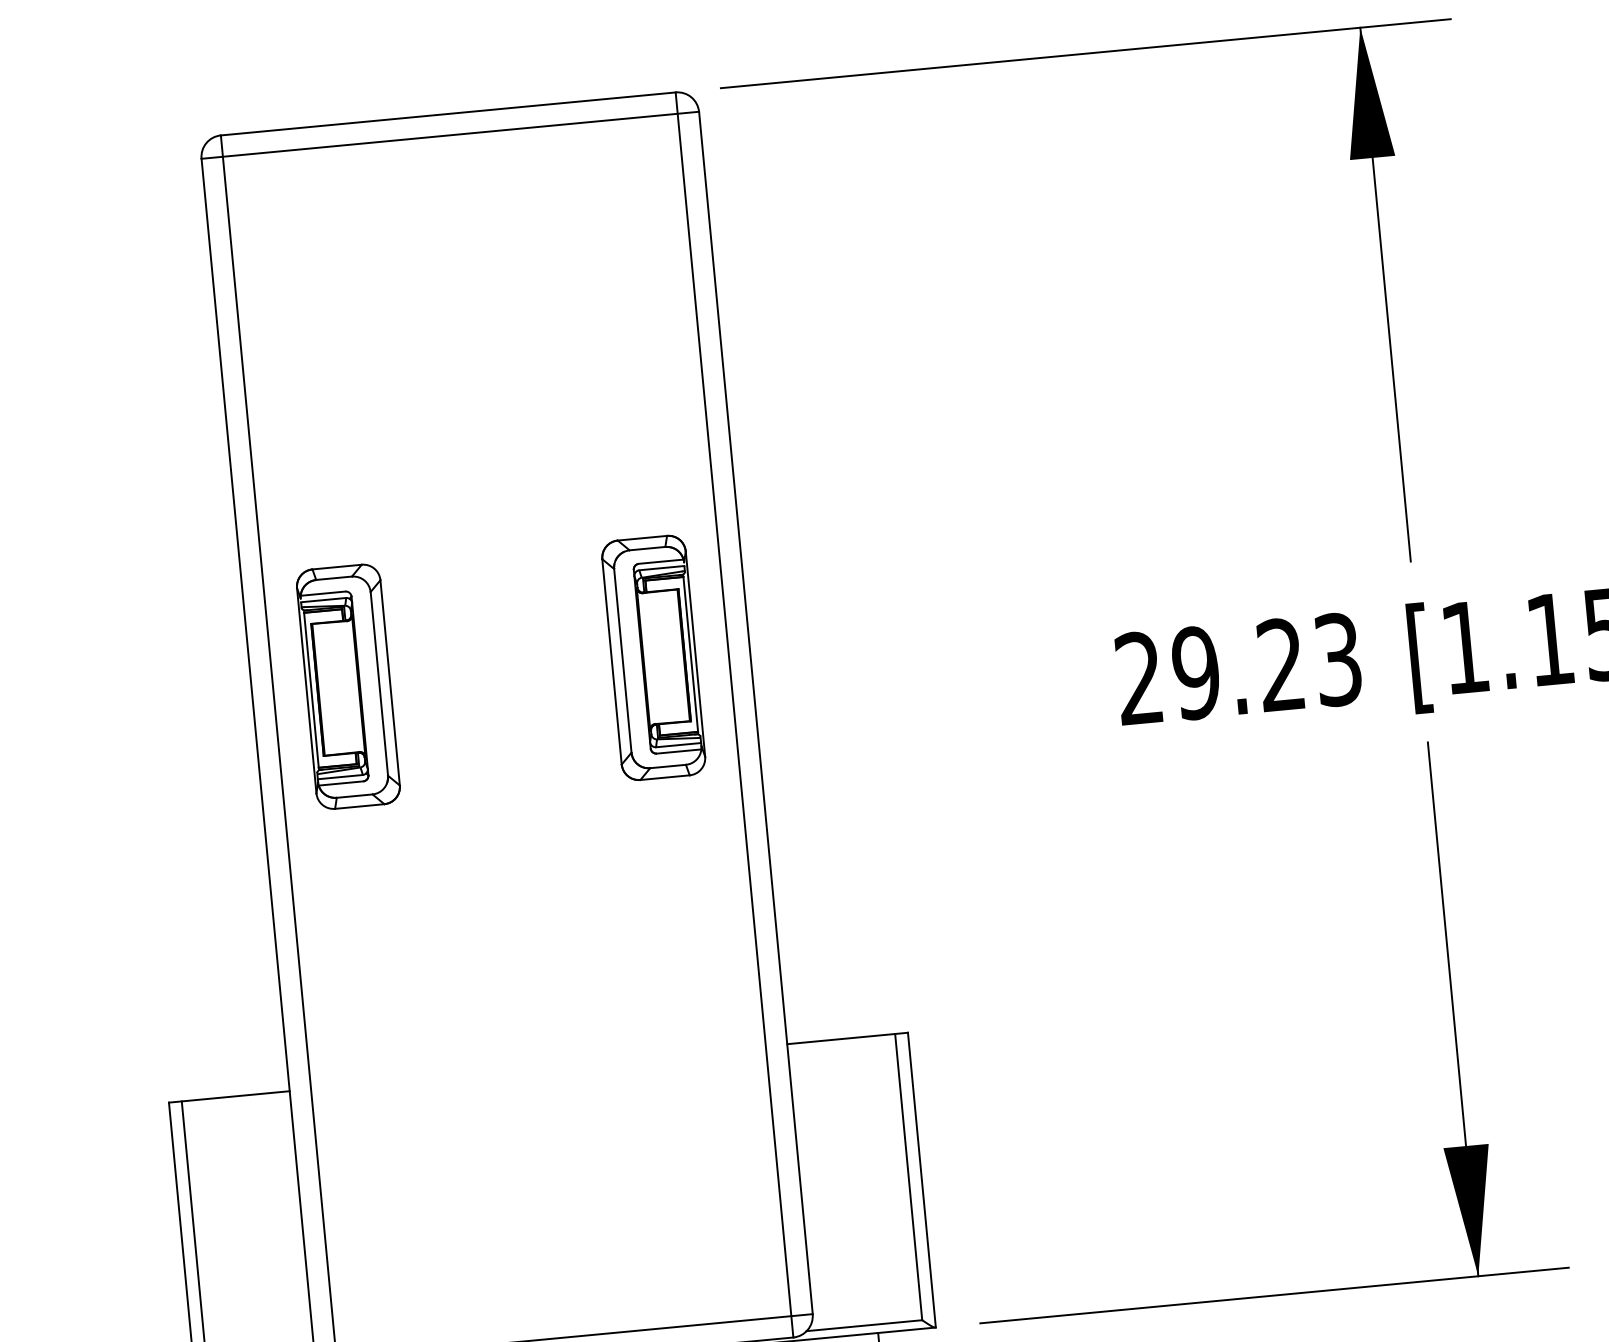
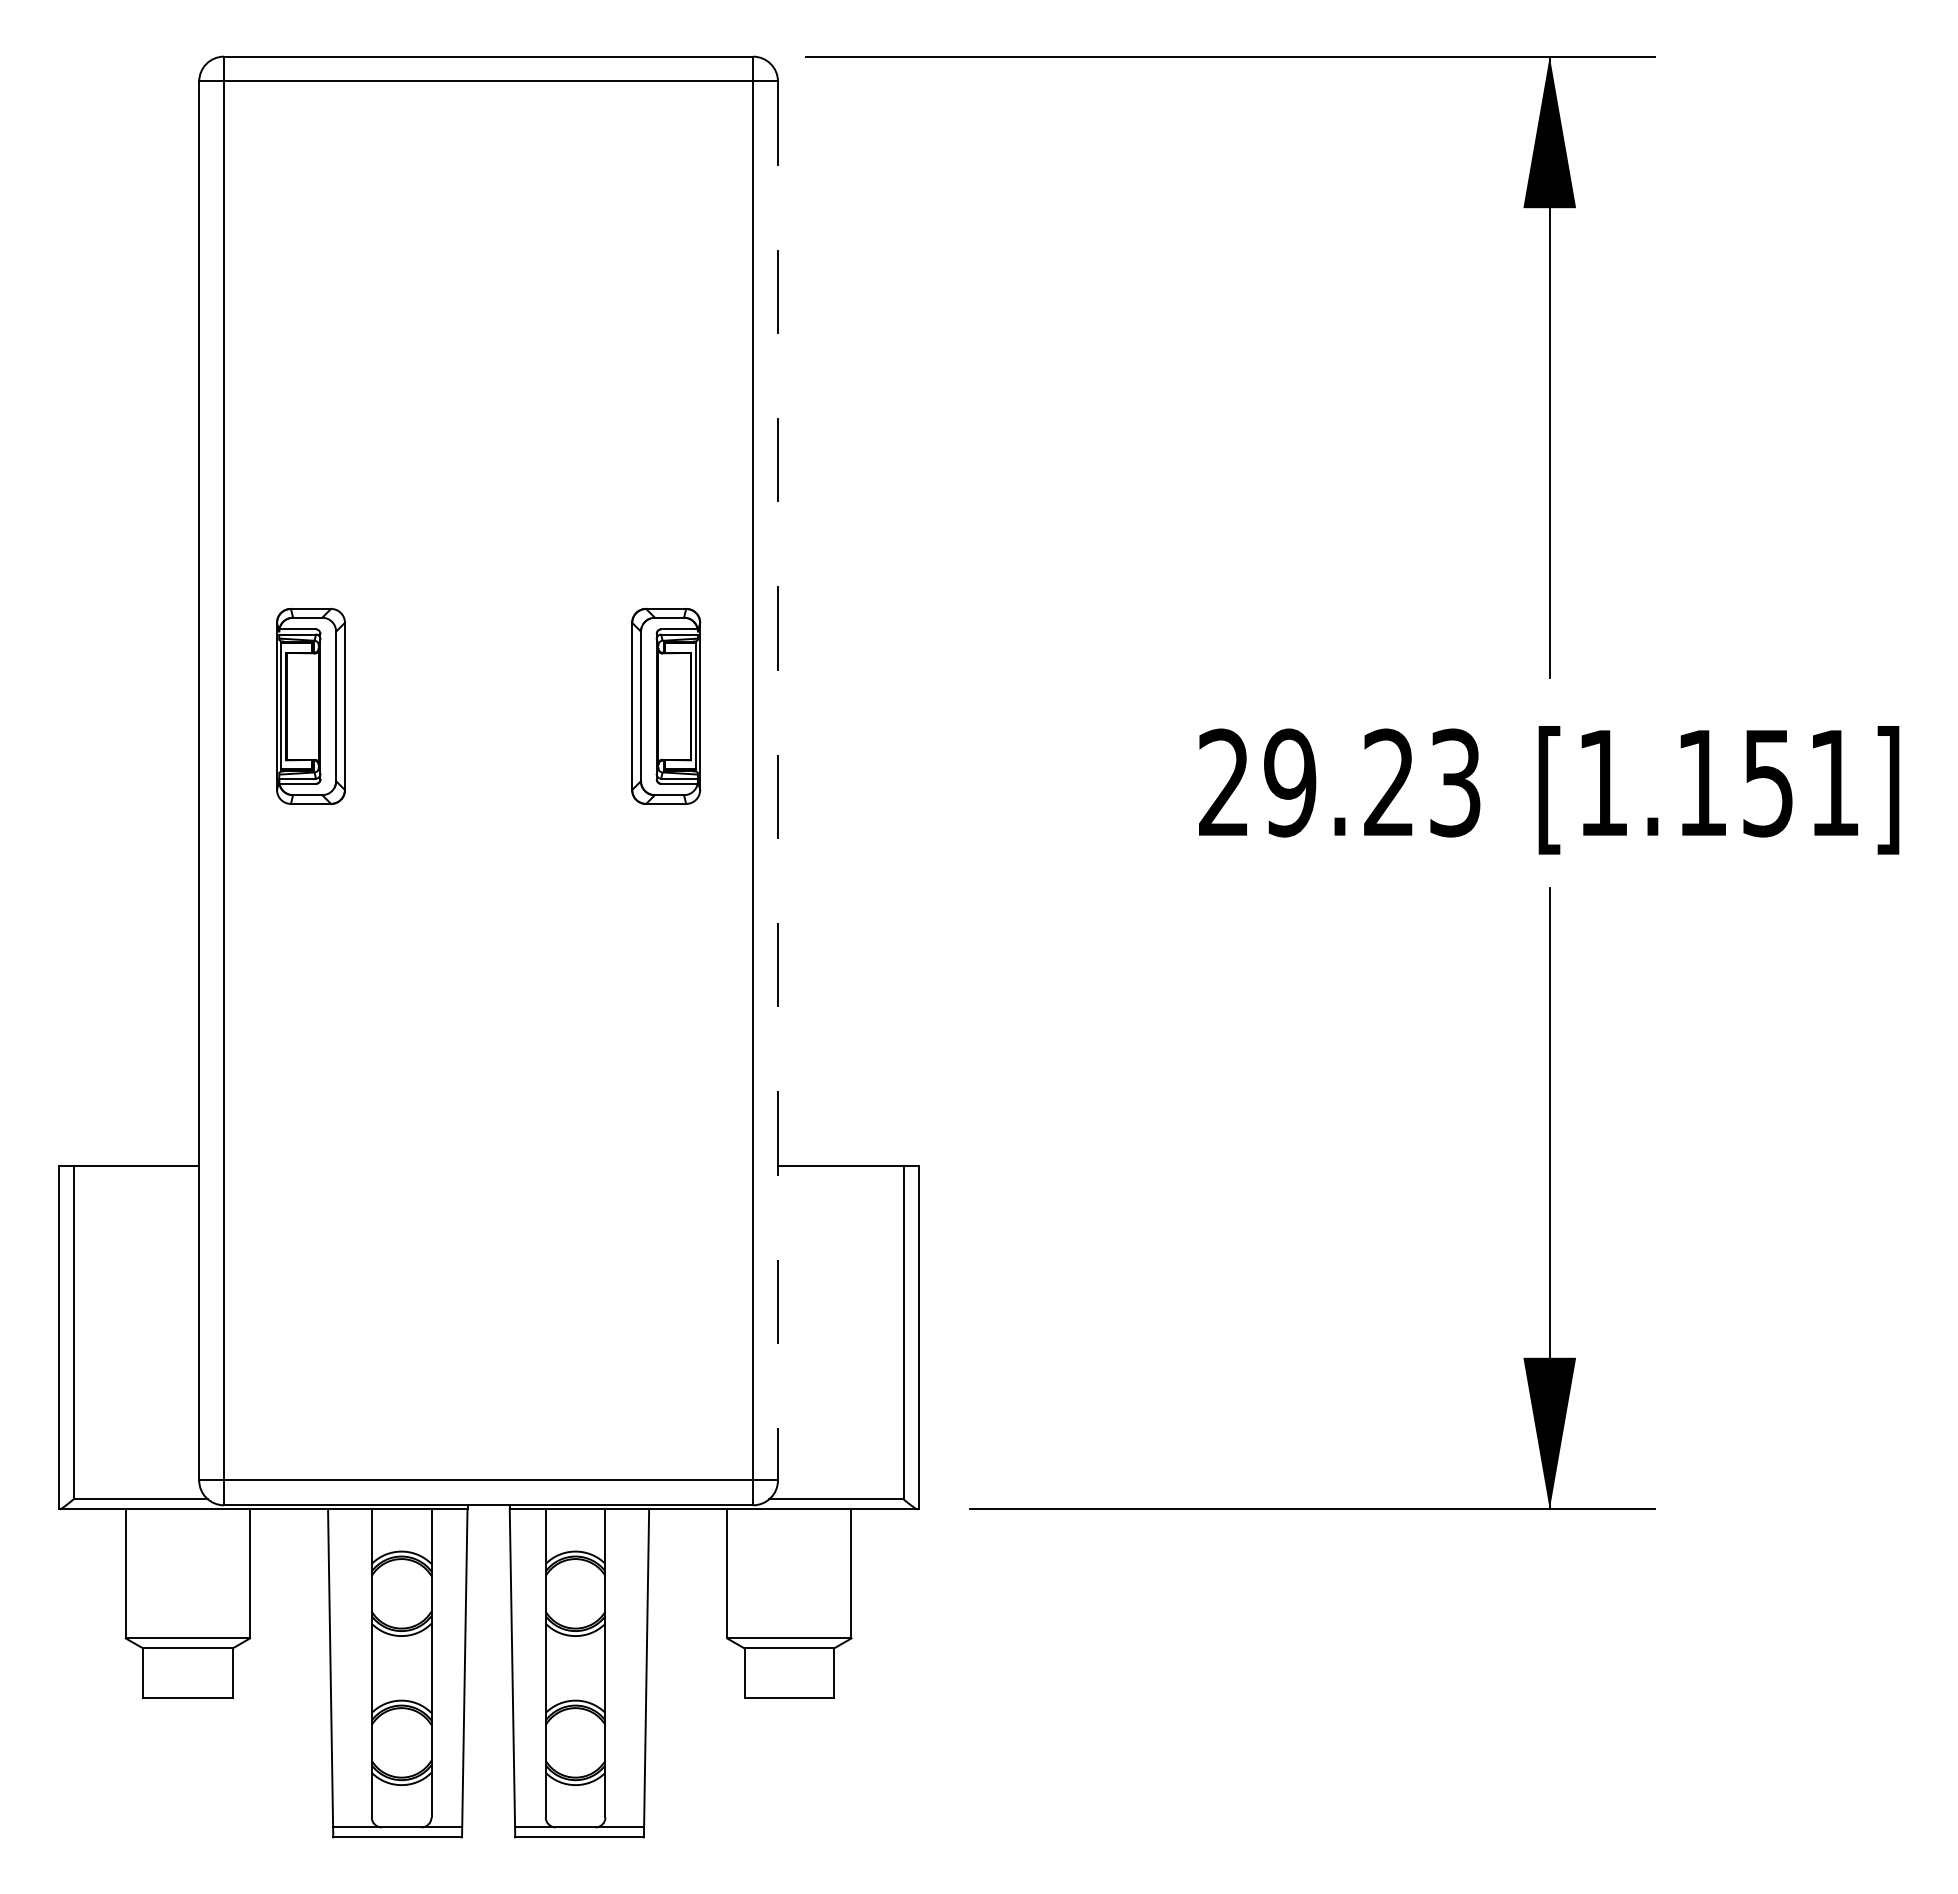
part: (653, 658) -> (665, 706), size x0.7
part: (348, 686) -> (310, 706), size x0.7
line: (756, 713) -> (778, 781), solid -> dashed

